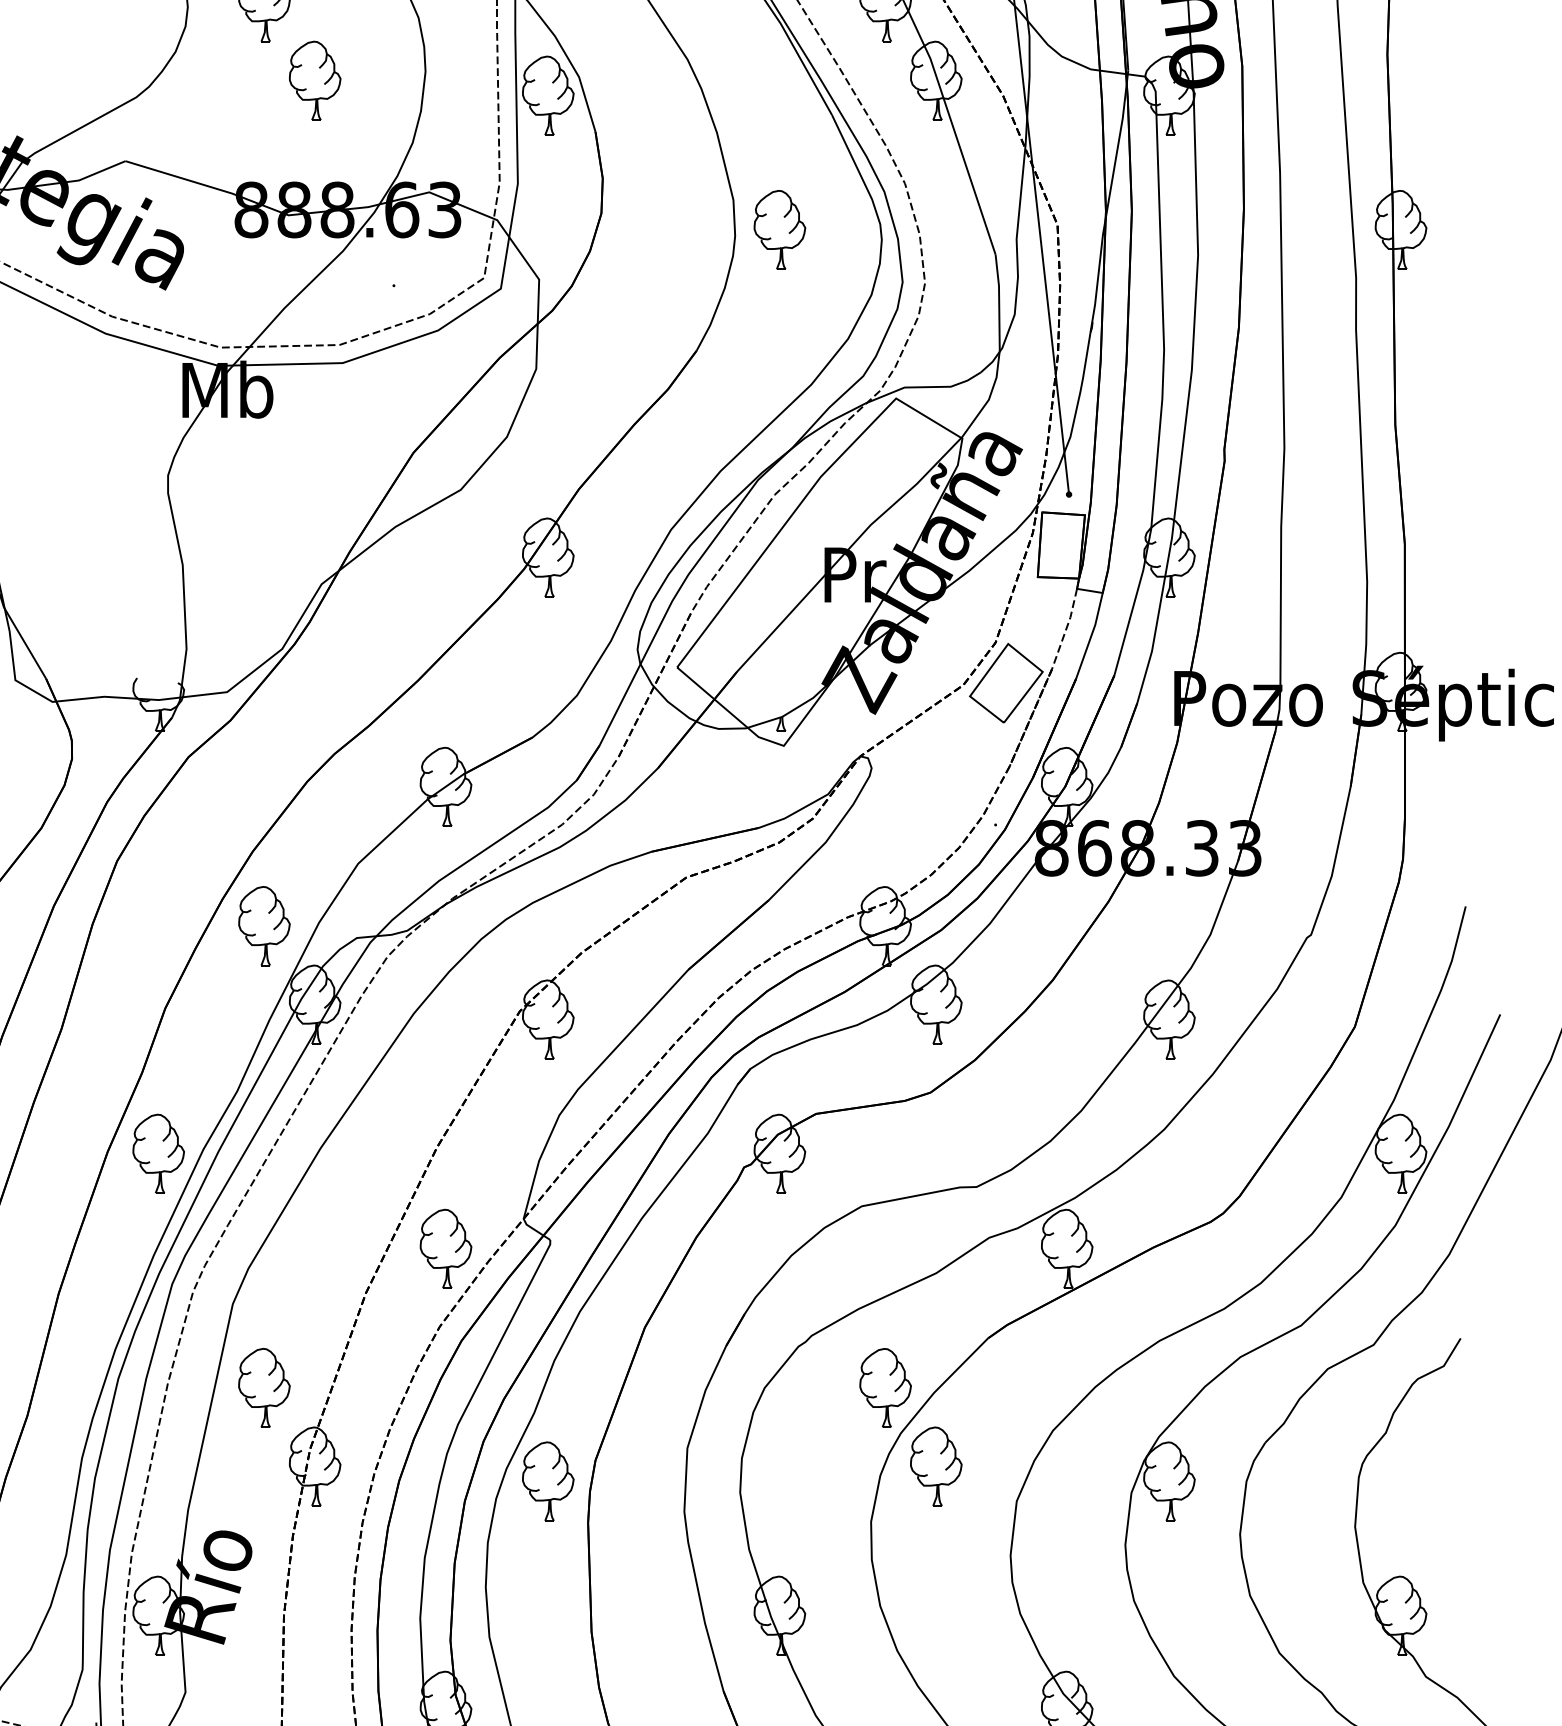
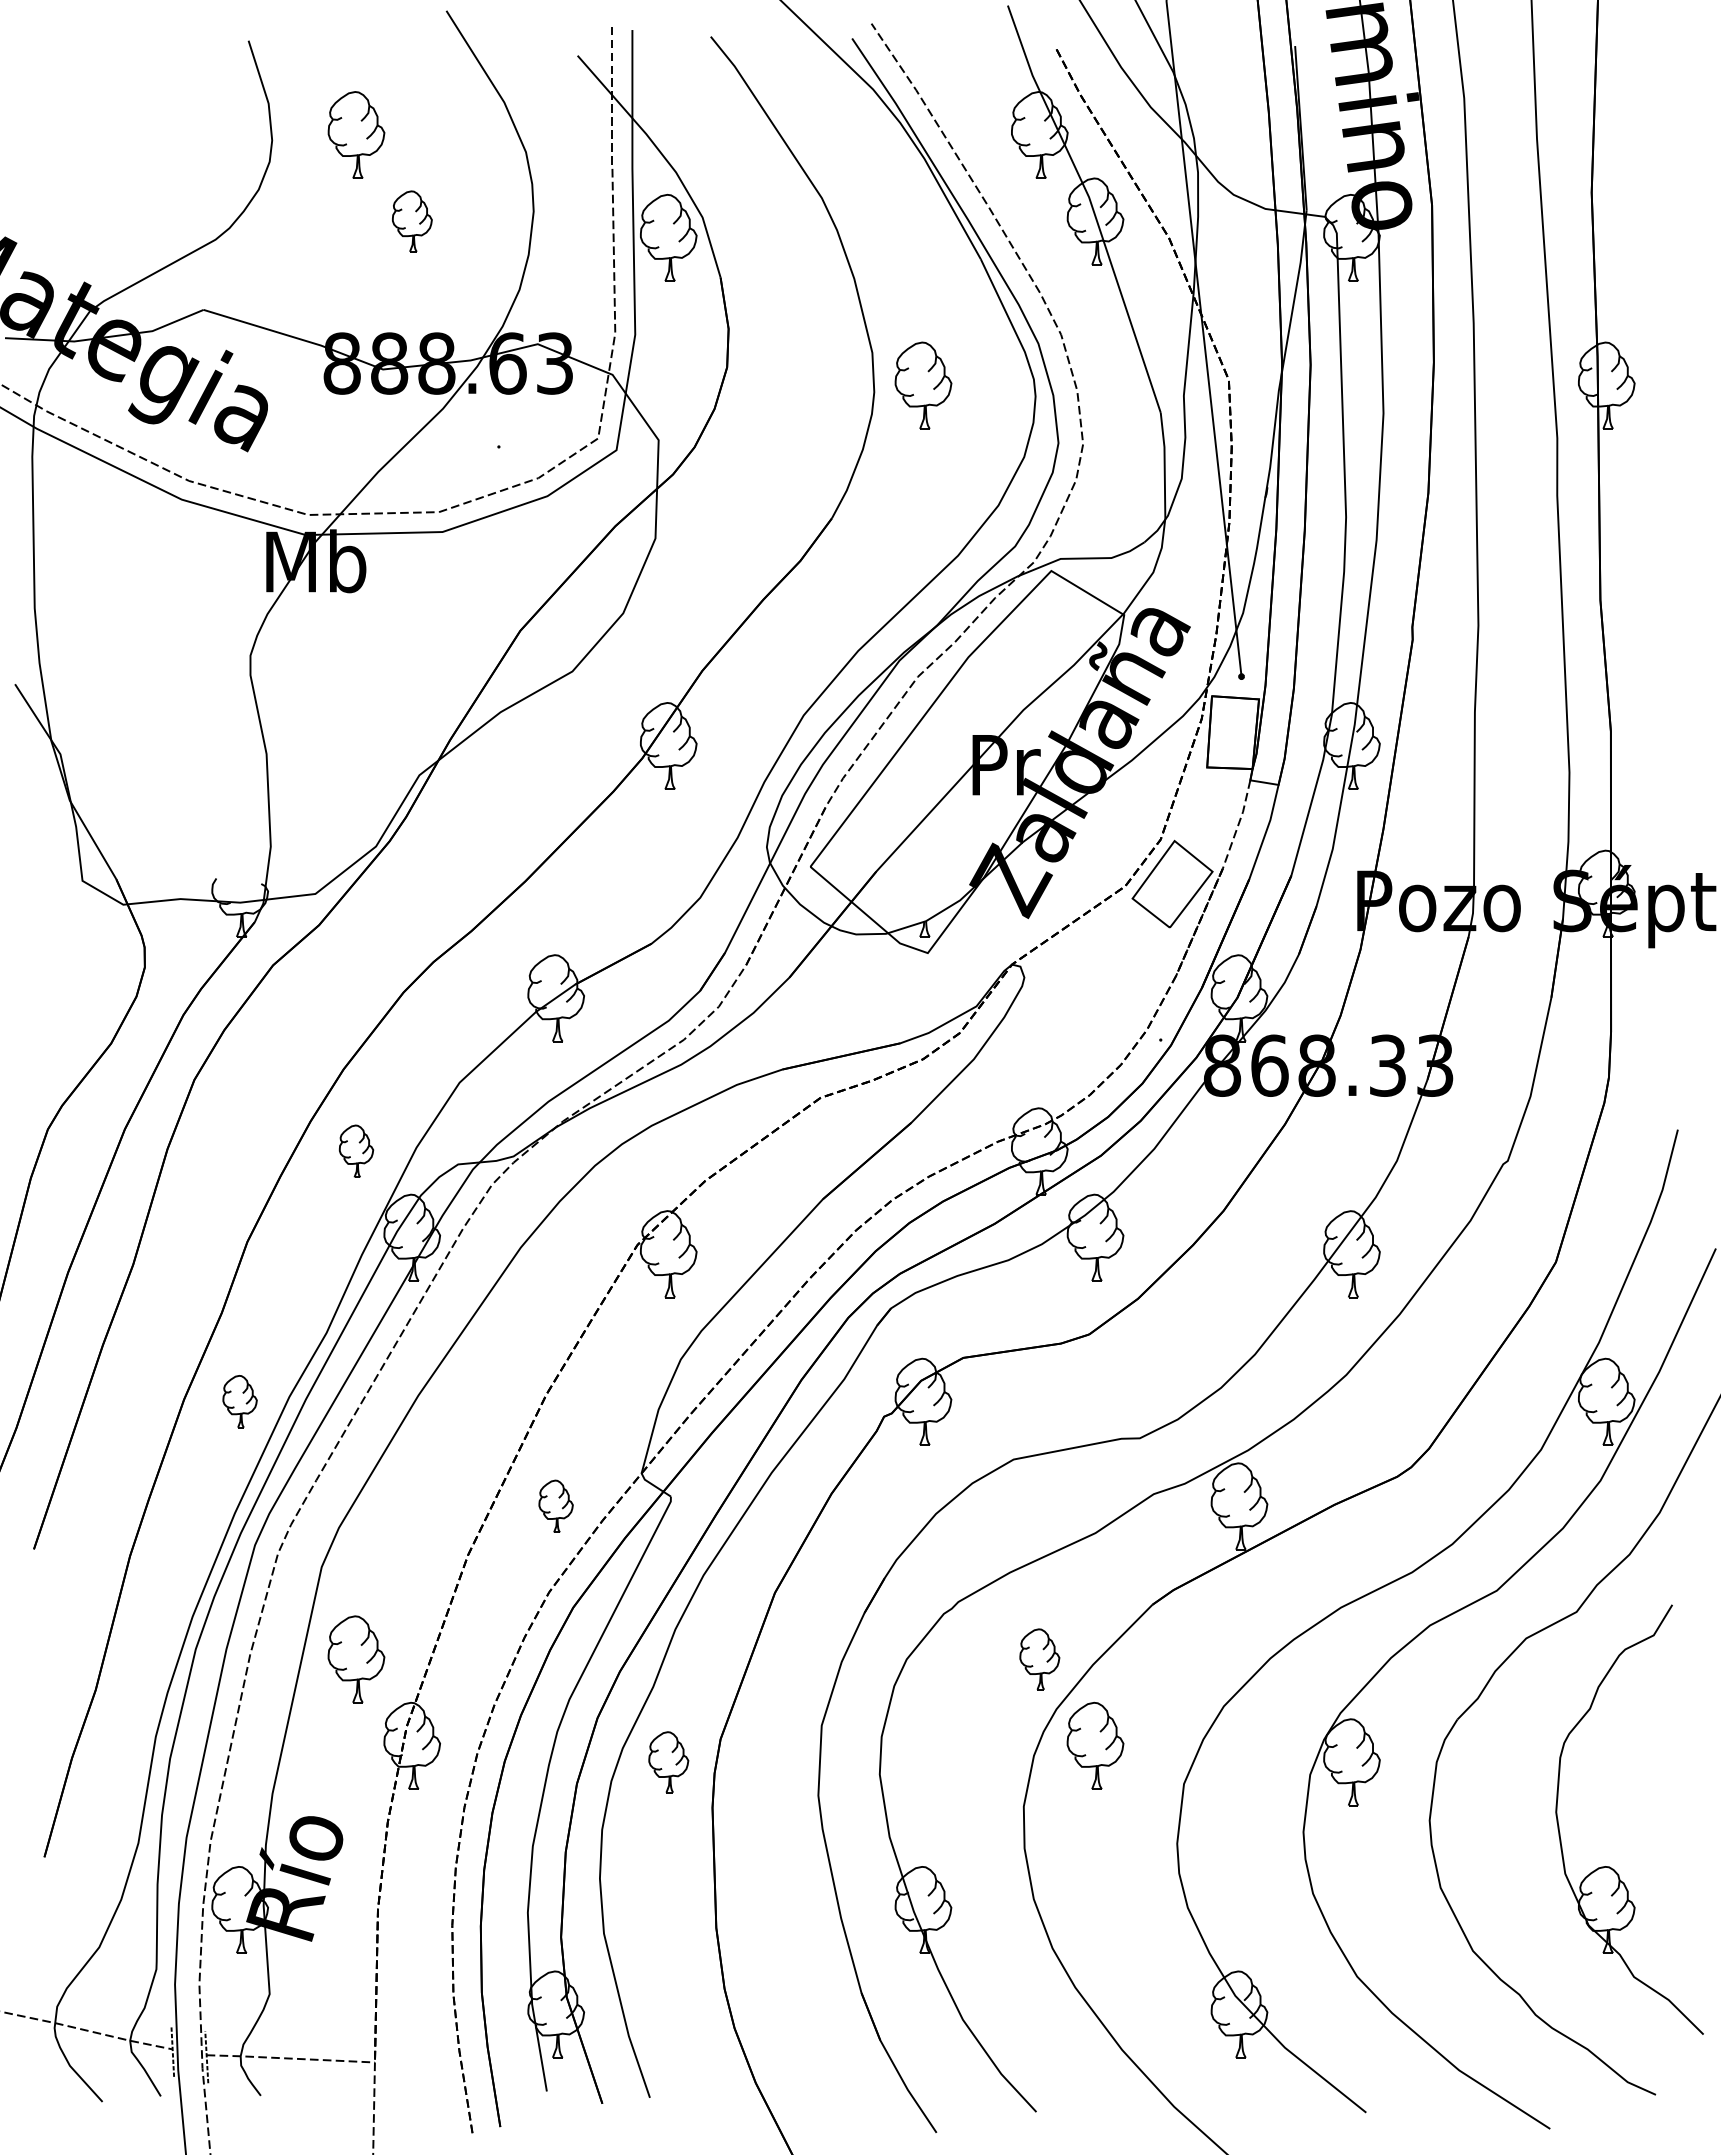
part: (315, 80) -> (412, 221), size x0.7
part: (264, 926) -> (356, 1151), size x0.6
part: (158, 1153) -> (239, 1401), size x0.6
part: (445, 1248) -> (555, 1506), size x0.6
part: (885, 1388) -> (1039, 1659), size x0.7
part: (548, 1481) -> (668, 1762), size x0.7

